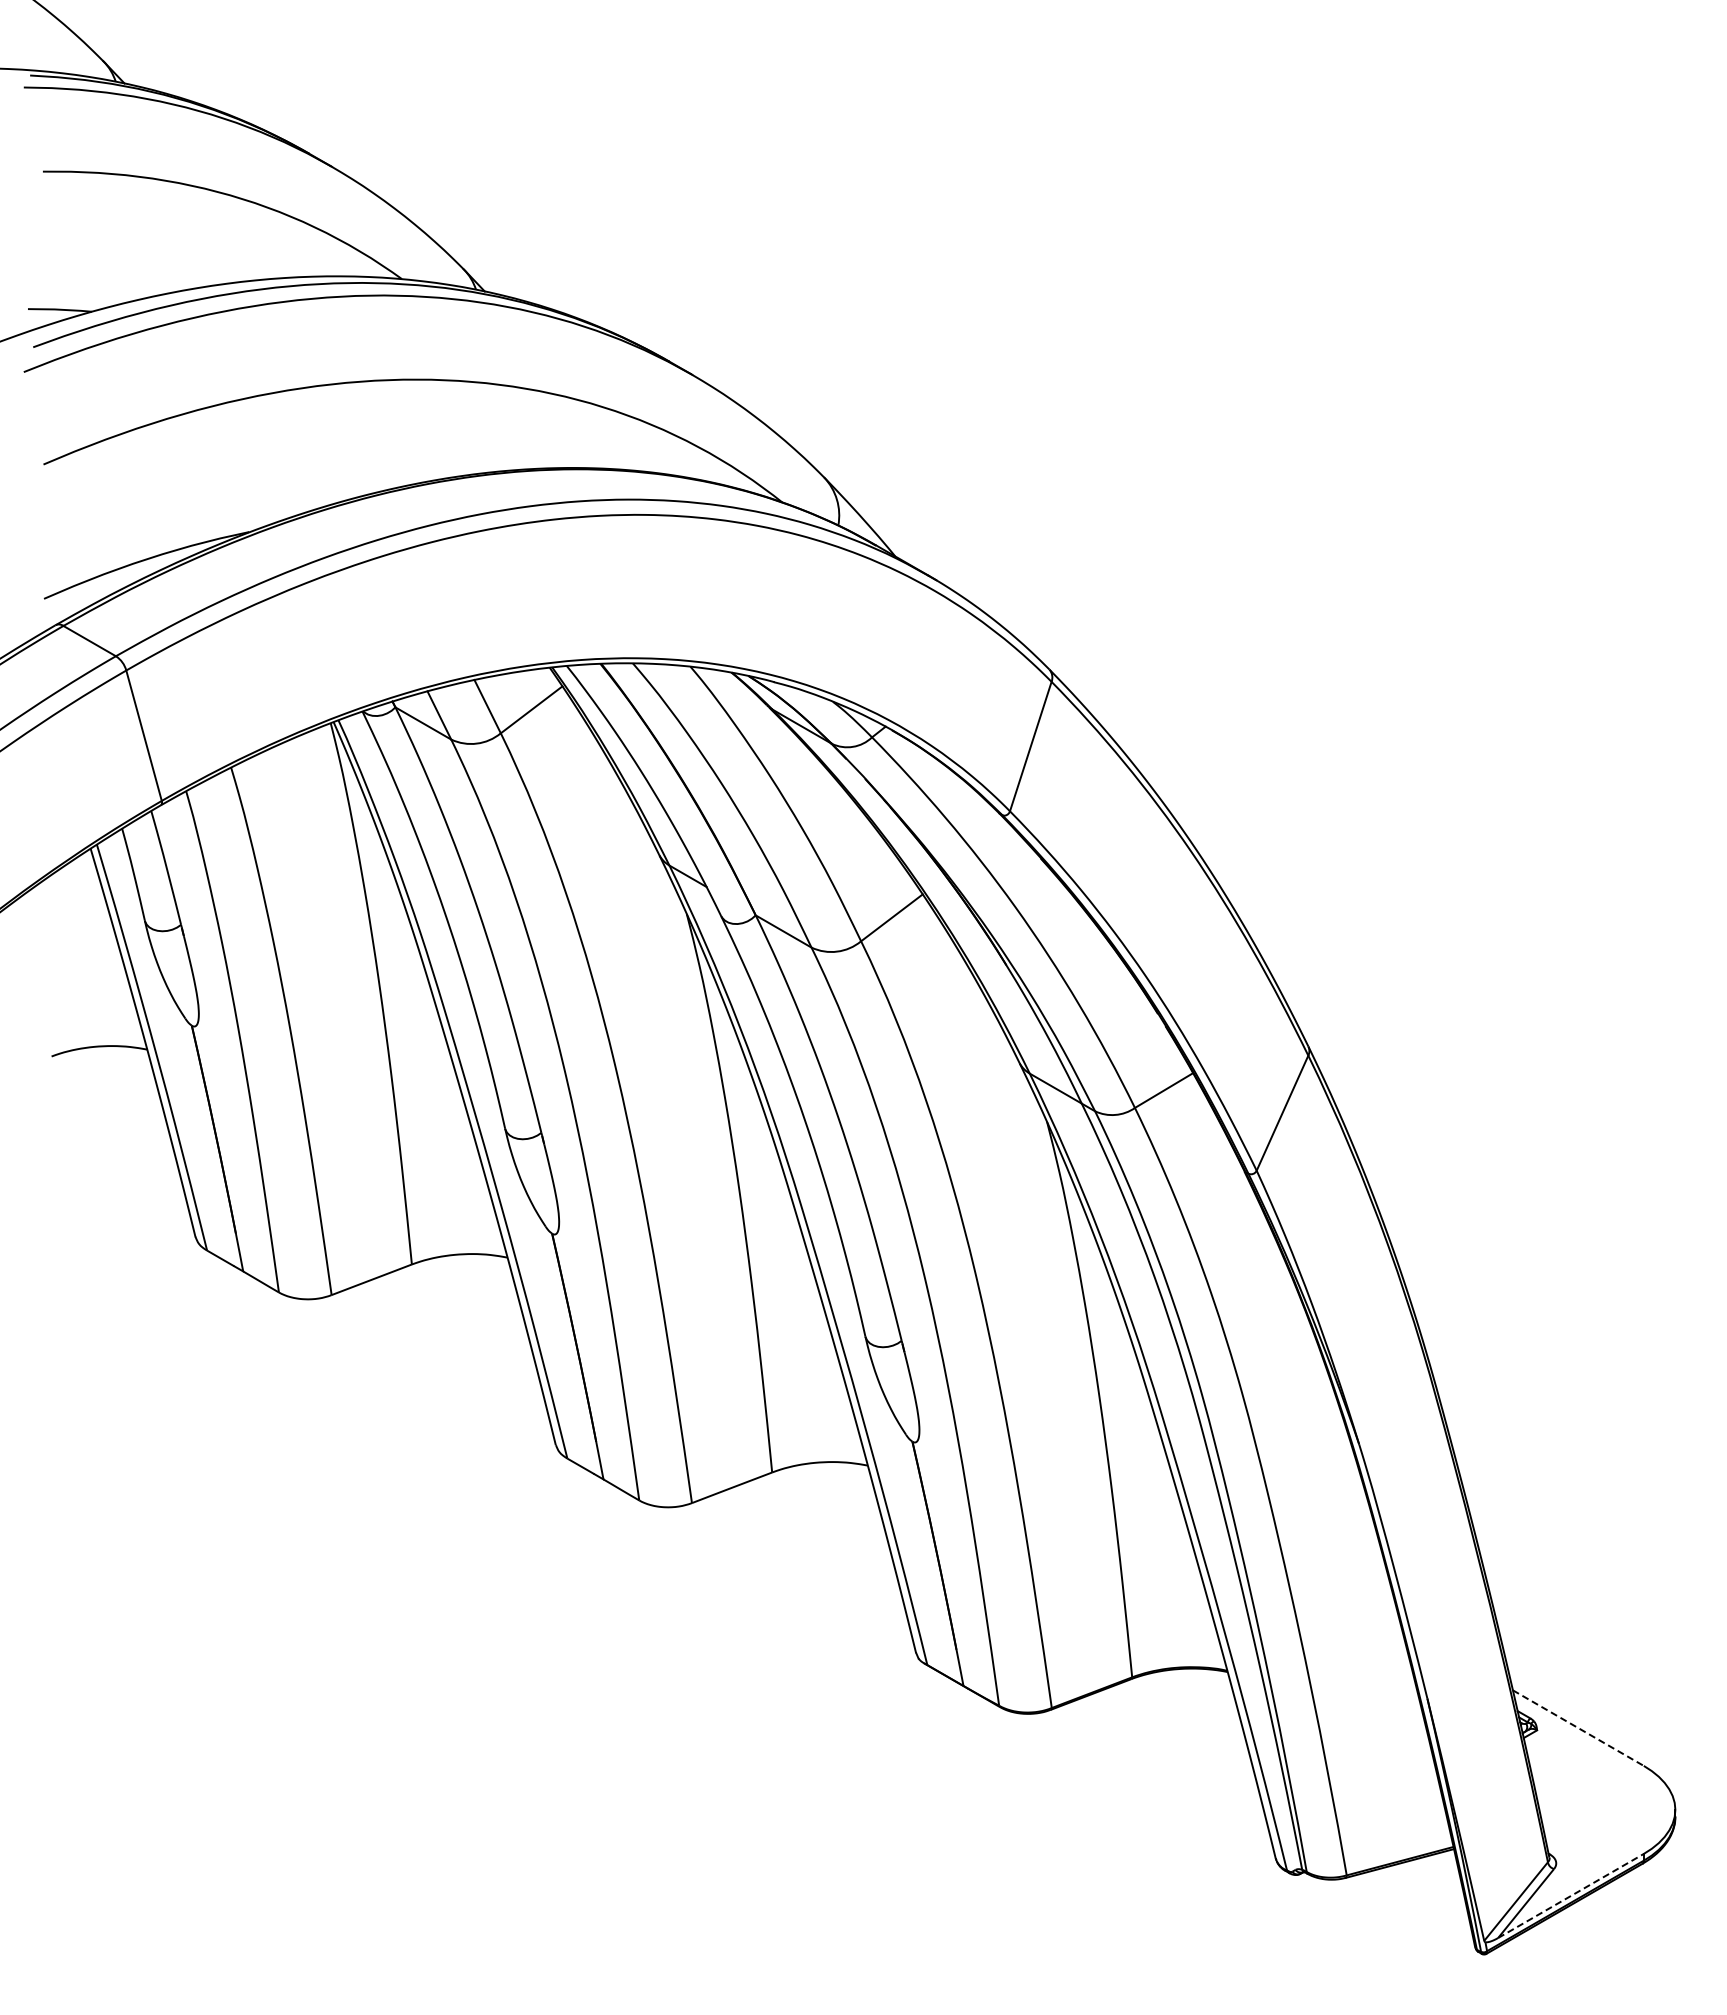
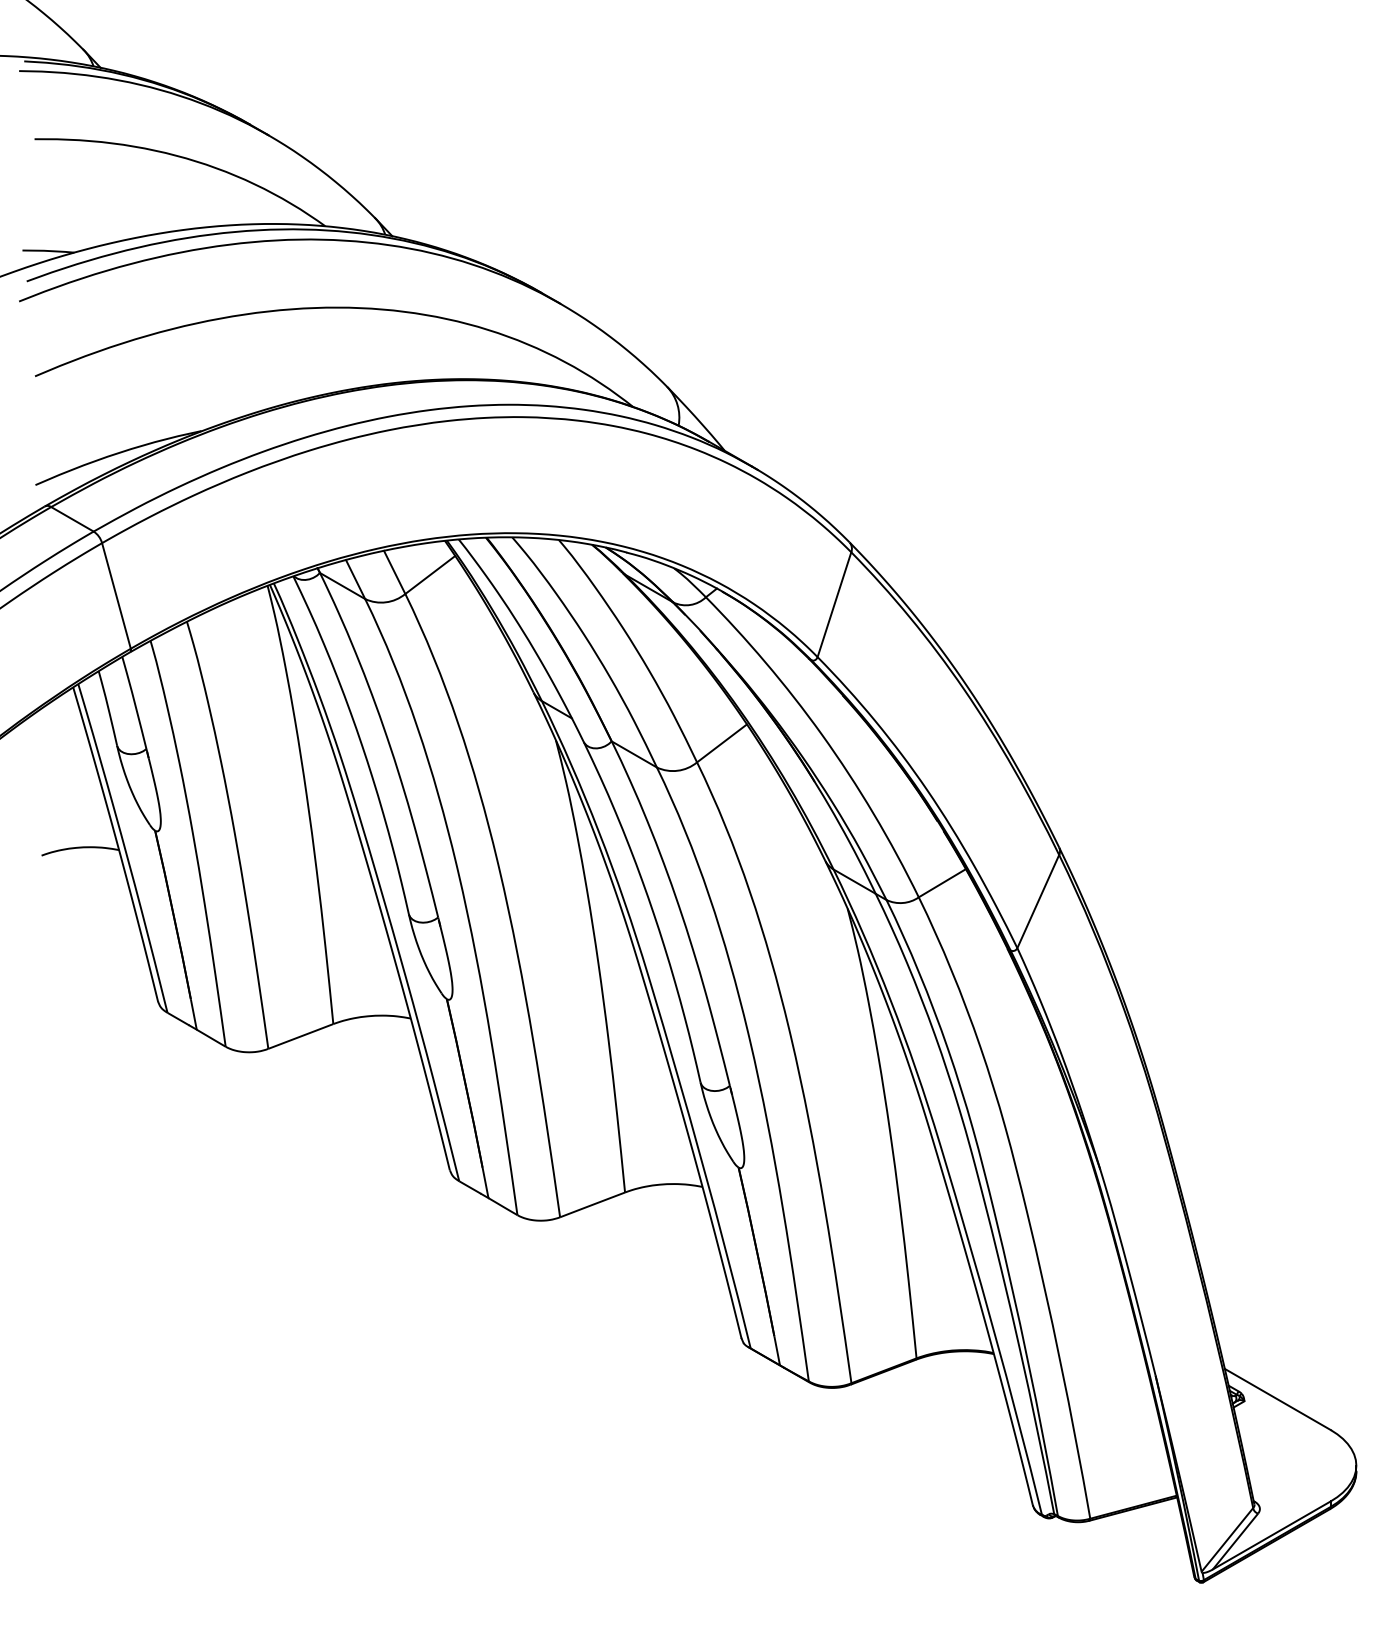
line: (1578, 1728) -> (1277, 1399), dashed -> solid
line: (1571, 1895) -> (1272, 1535), dashed -> solid

